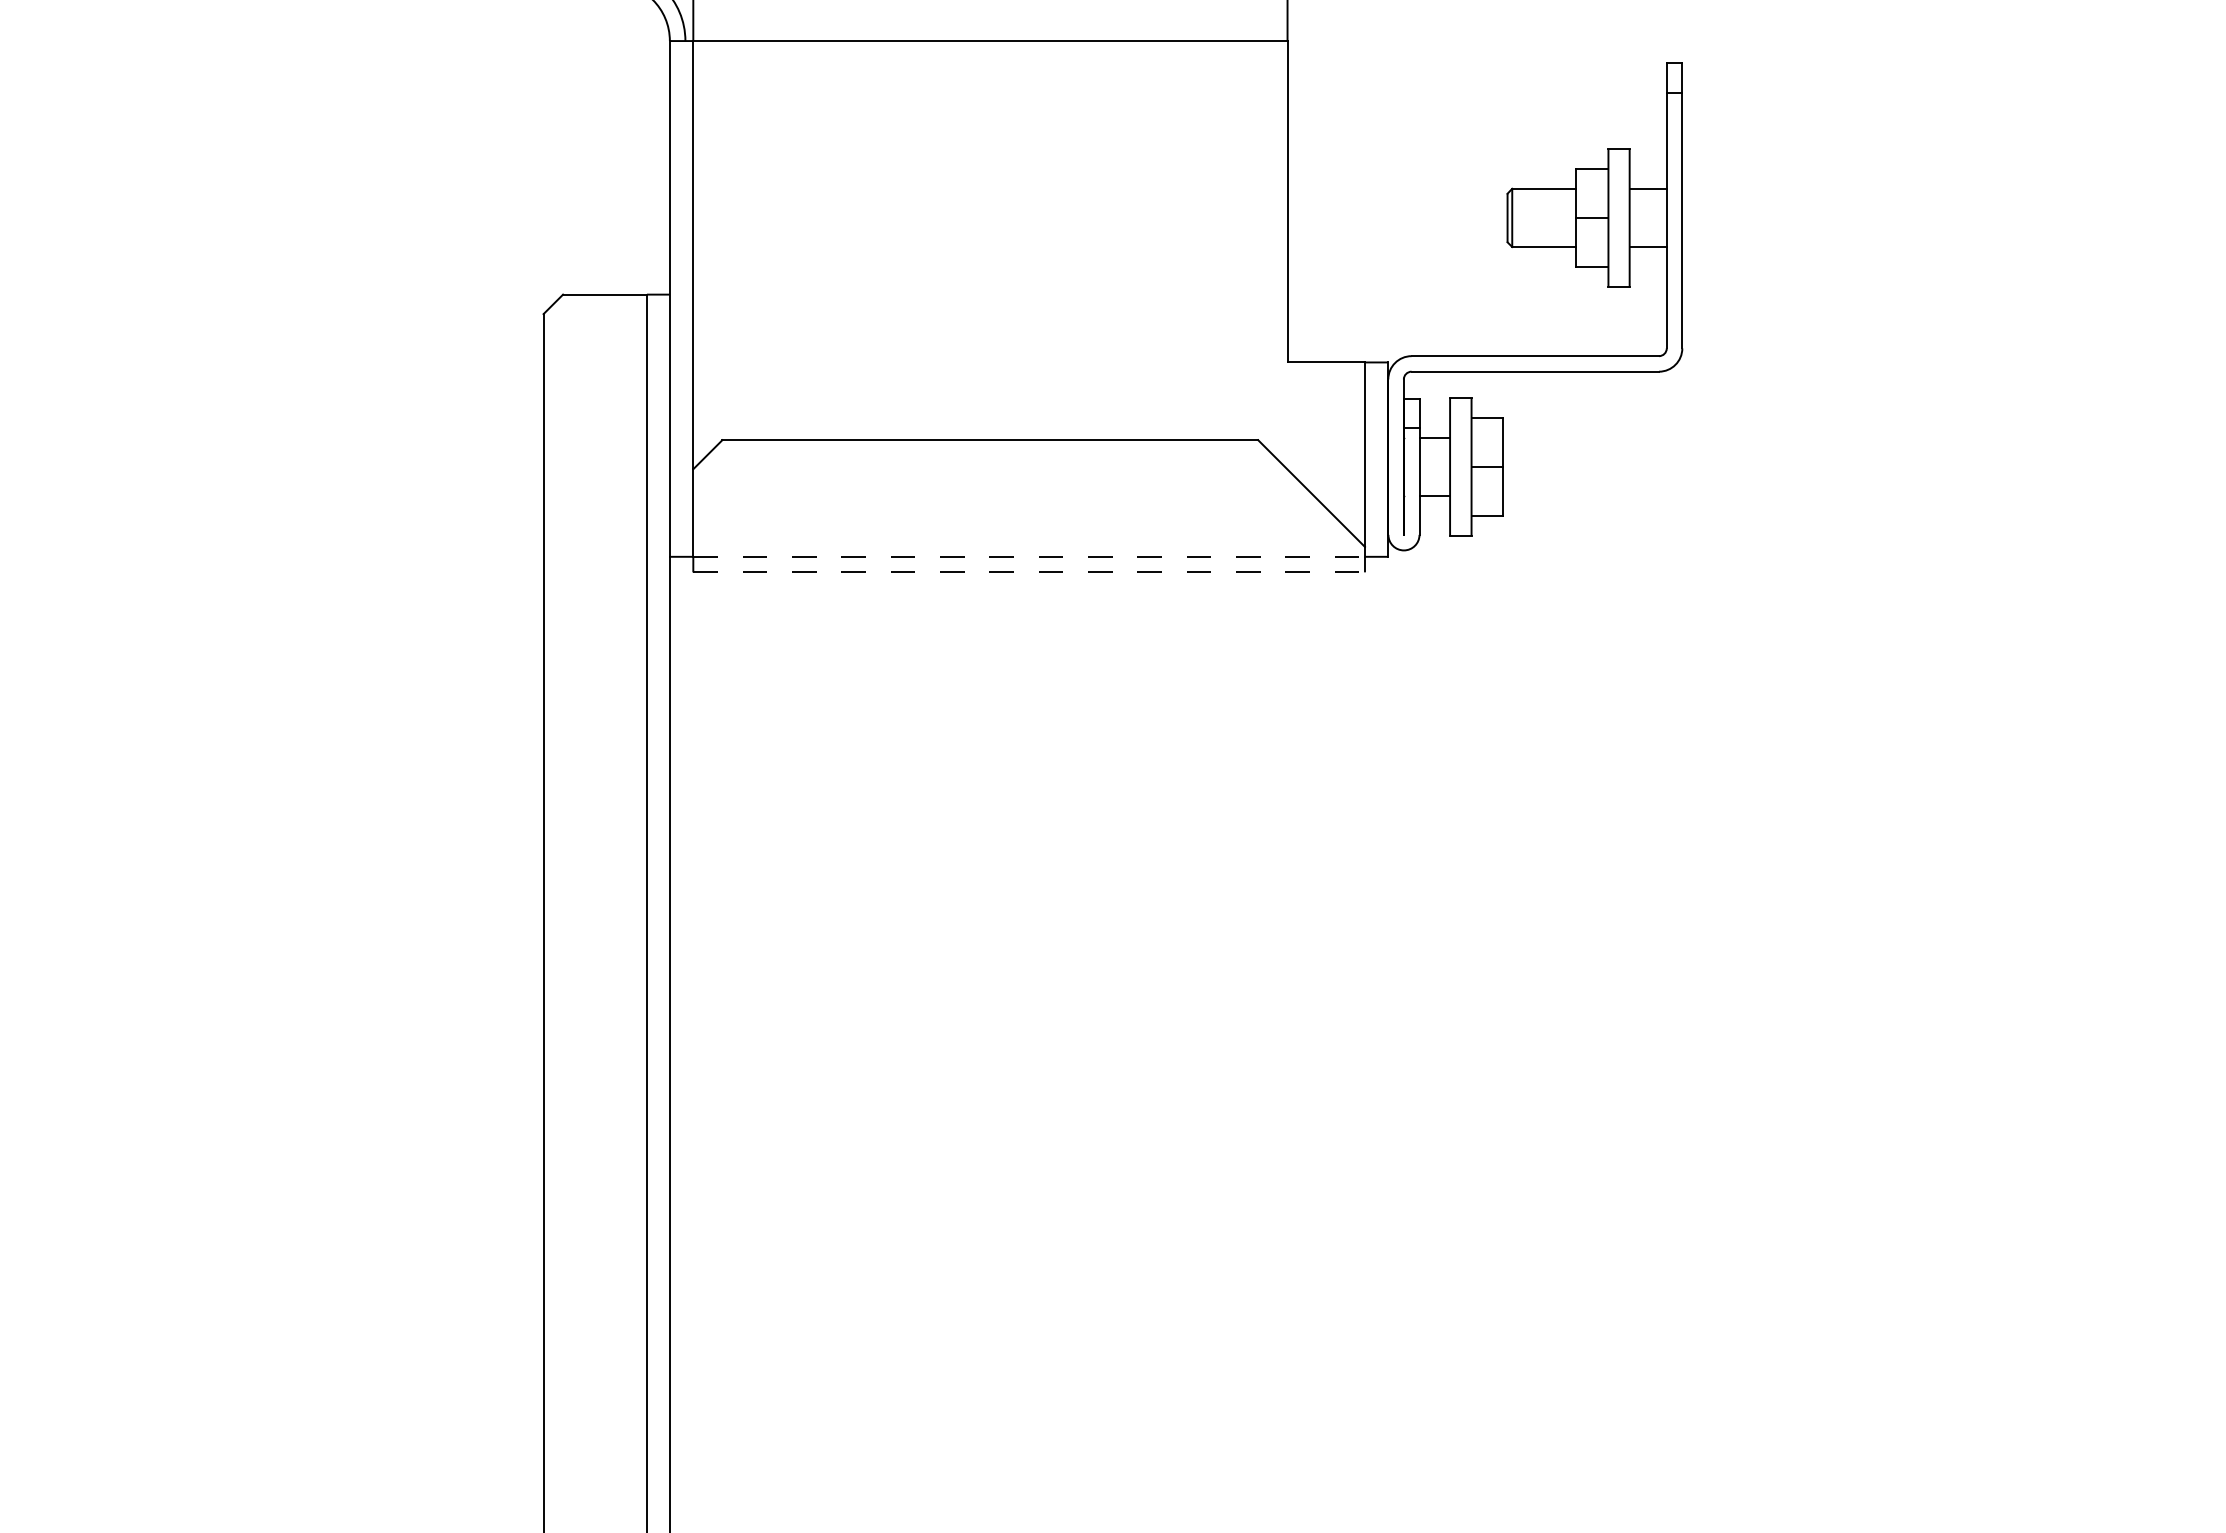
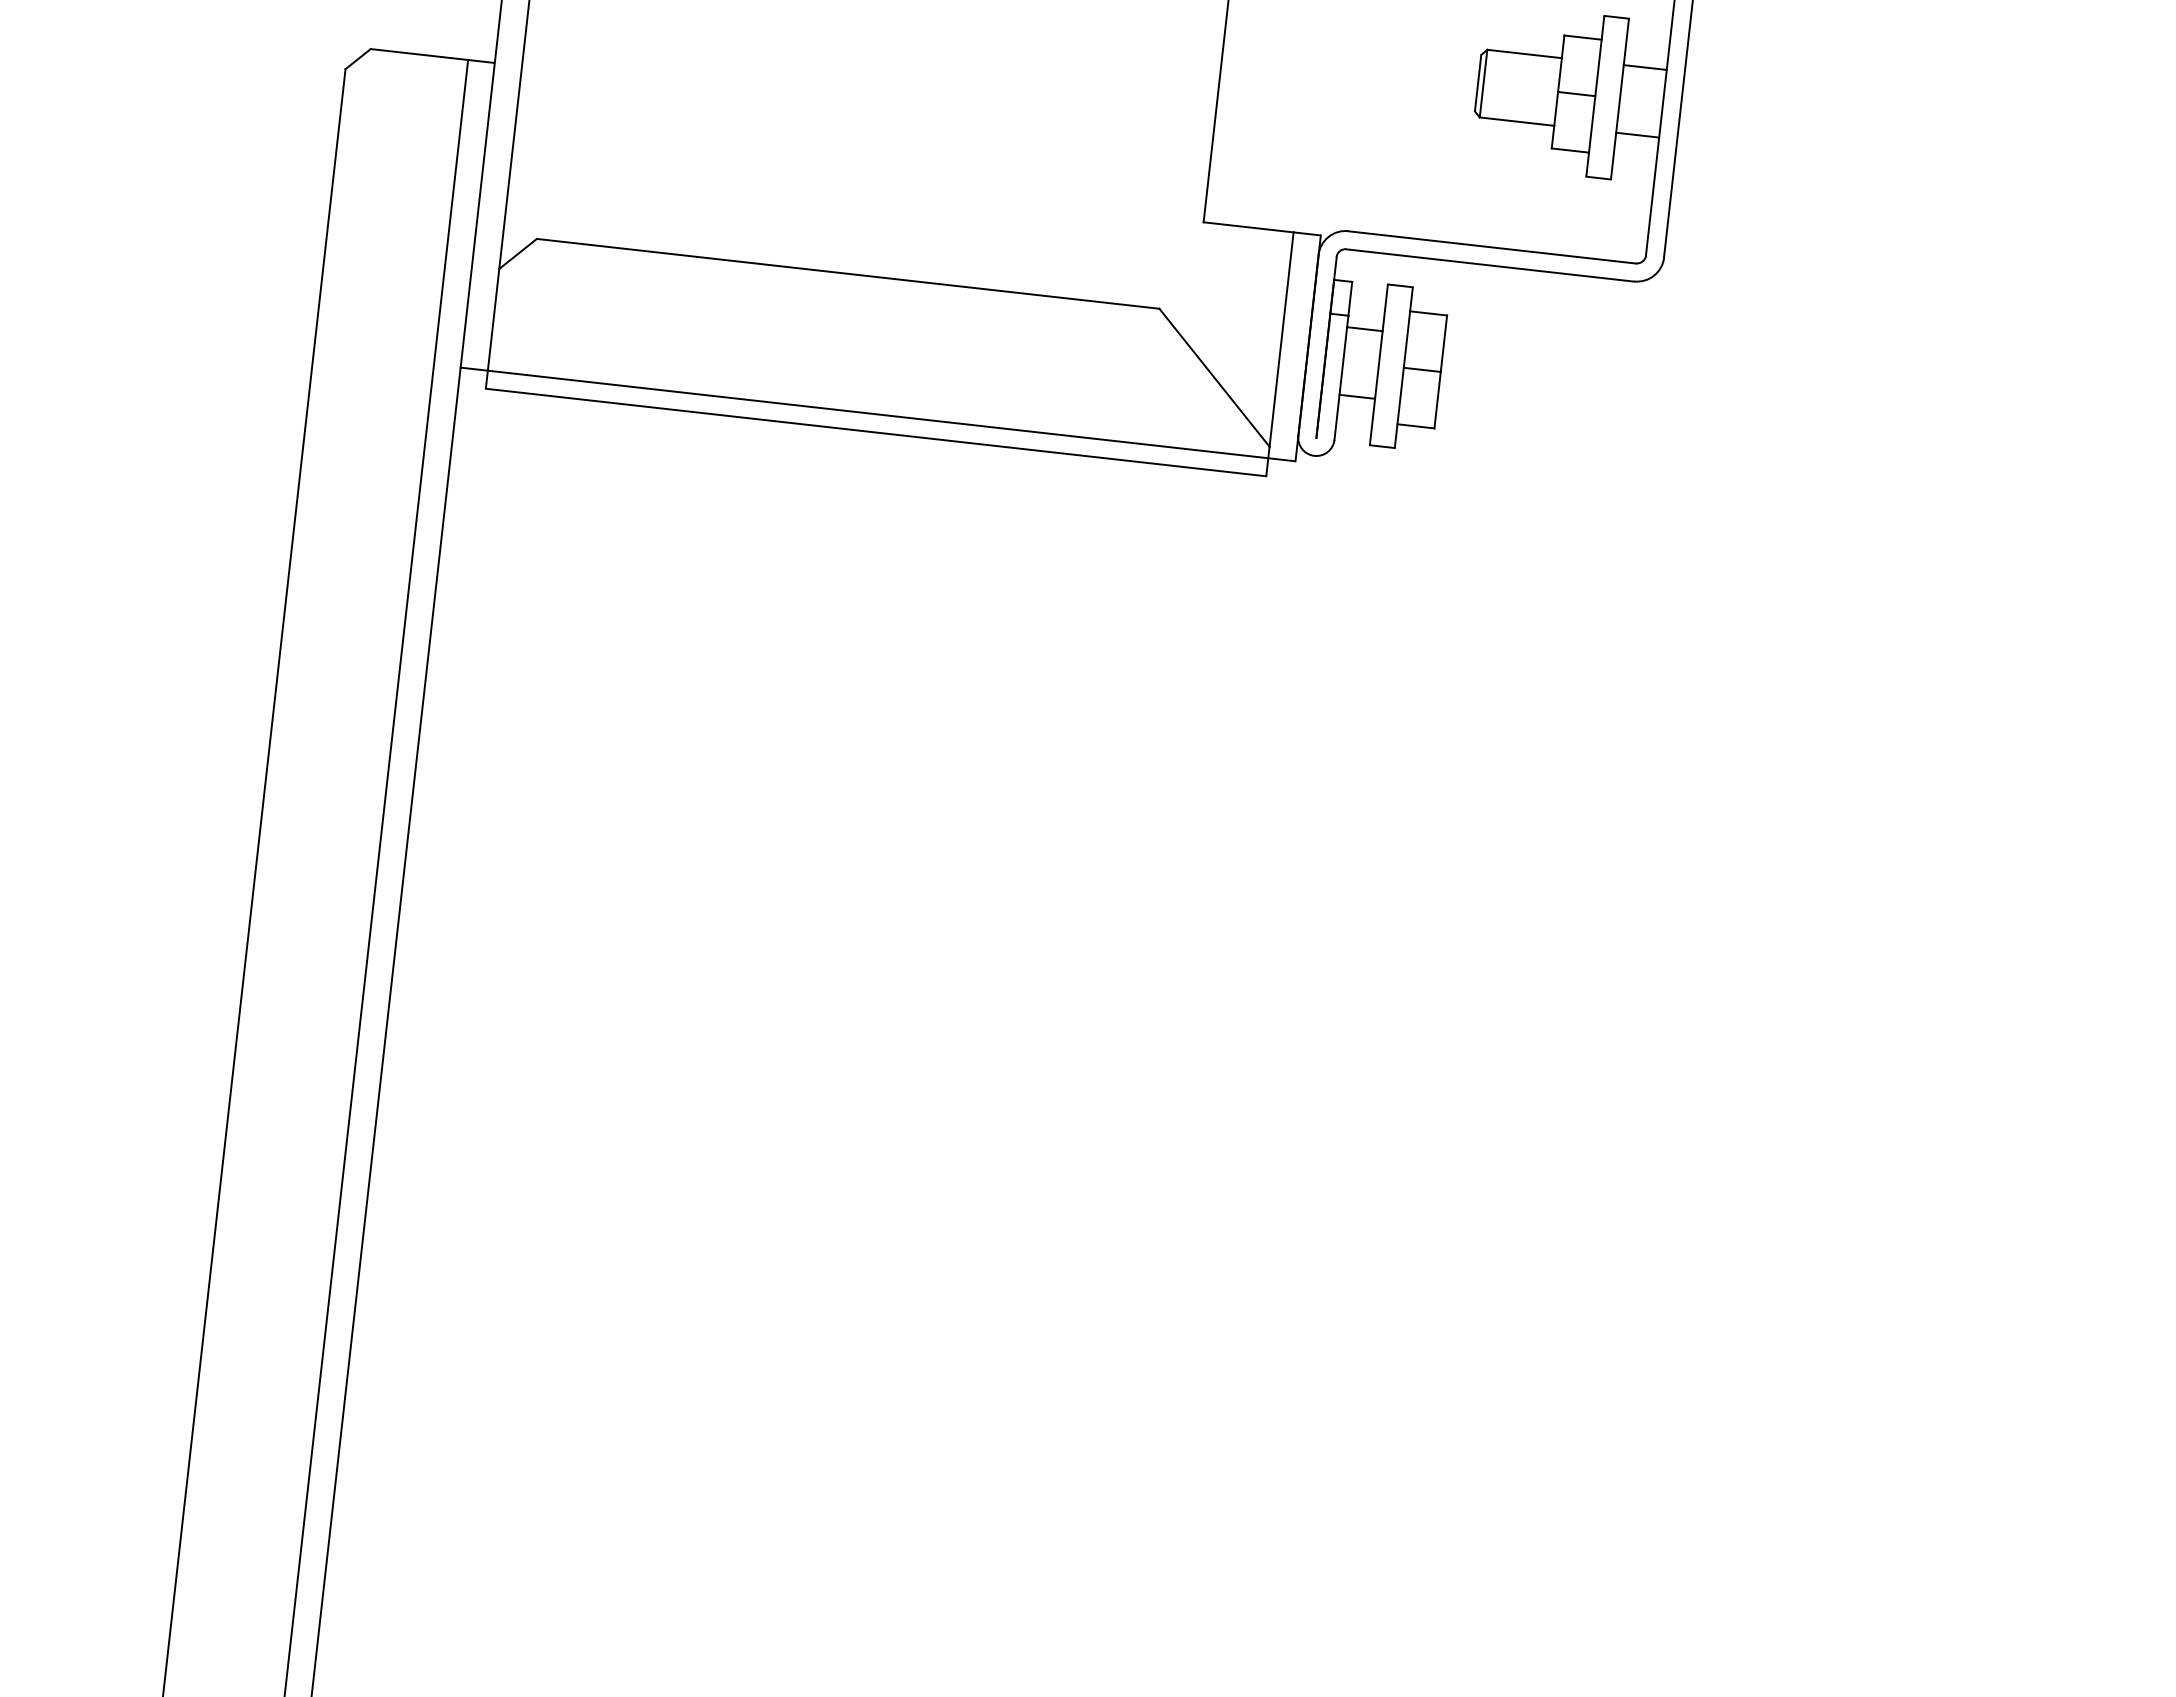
line: (1029, 556) -> (878, 414), dashed -> solid
line: (1029, 572) -> (876, 432), dashed -> solid

